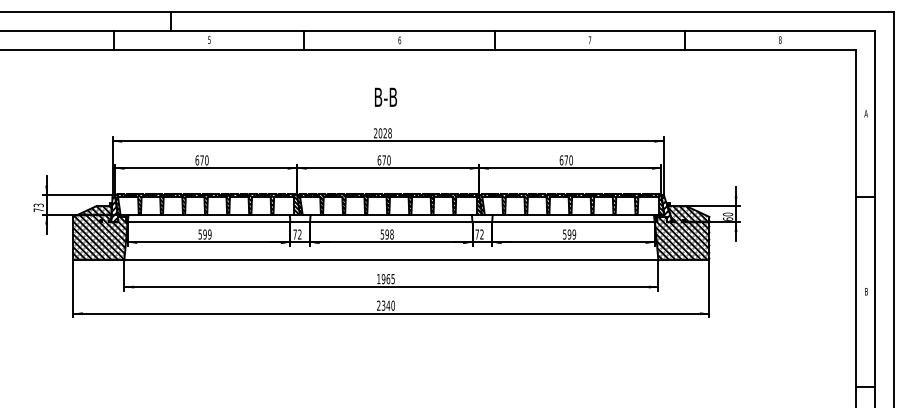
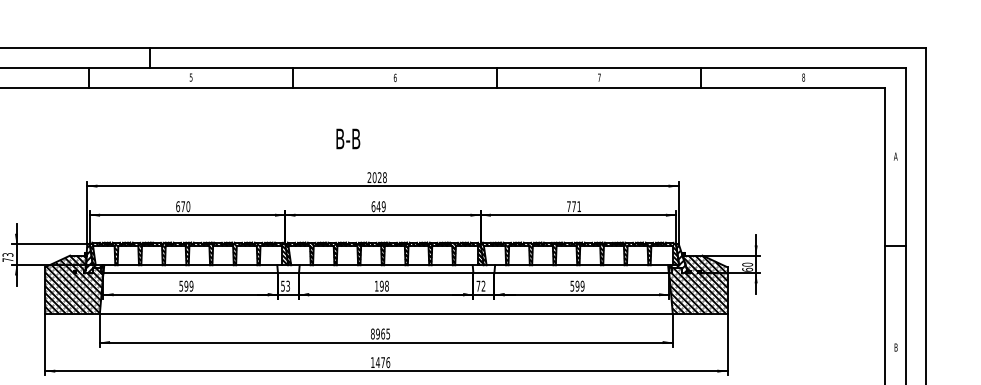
text: (385, 96) -> (347, 138), moved
text: (386, 160) -> (381, 206), 670 -> 649
text: (565, 160) -> (573, 206), 670 -> 771
text: (297, 234) -> (285, 286), 72 -> 53
text: (382, 234) -> (376, 286), 598 -> 198
text: (378, 279) -> (372, 334), 1965 -> 8965
text: (385, 305) -> (380, 362), 2340 -> 1476

